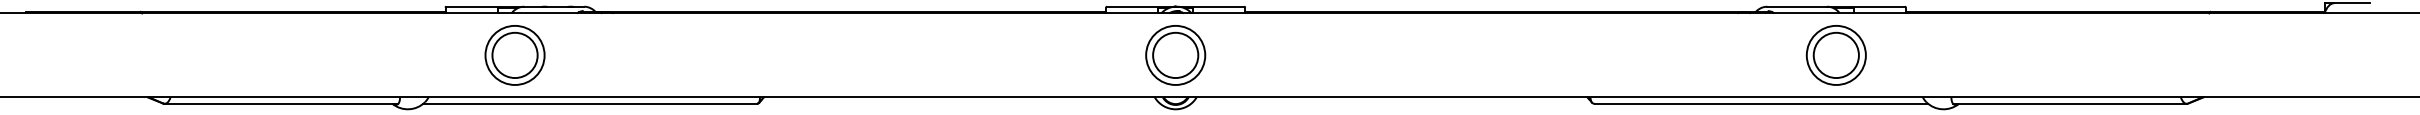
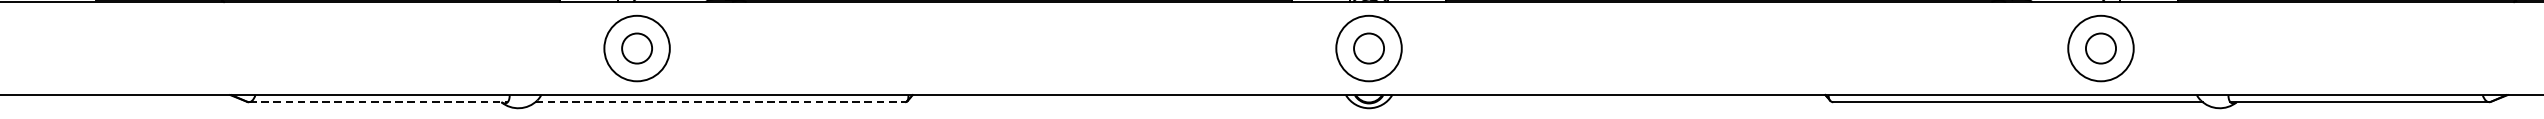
circle: (514, 55) -> (636, 48), size x0.6
circle: (1175, 55) -> (1368, 48), size x0.6
circle: (1835, 55) -> (2100, 48), size x0.6
line: (281, 103) -> (378, 101), solid -> dashed
line: (590, 103) -> (720, 101), solid -> dashed

